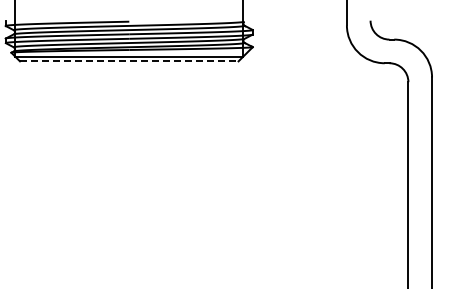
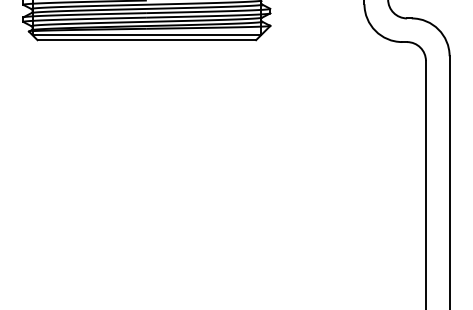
line: (129, 61) -> (147, 40), dashed -> solid

